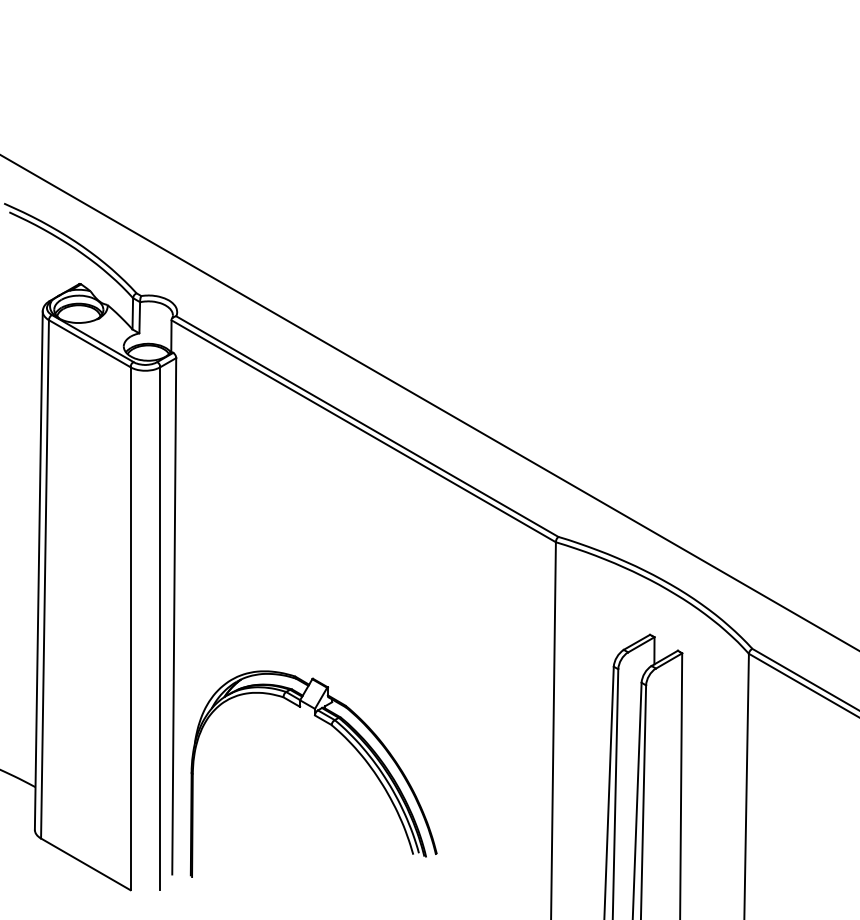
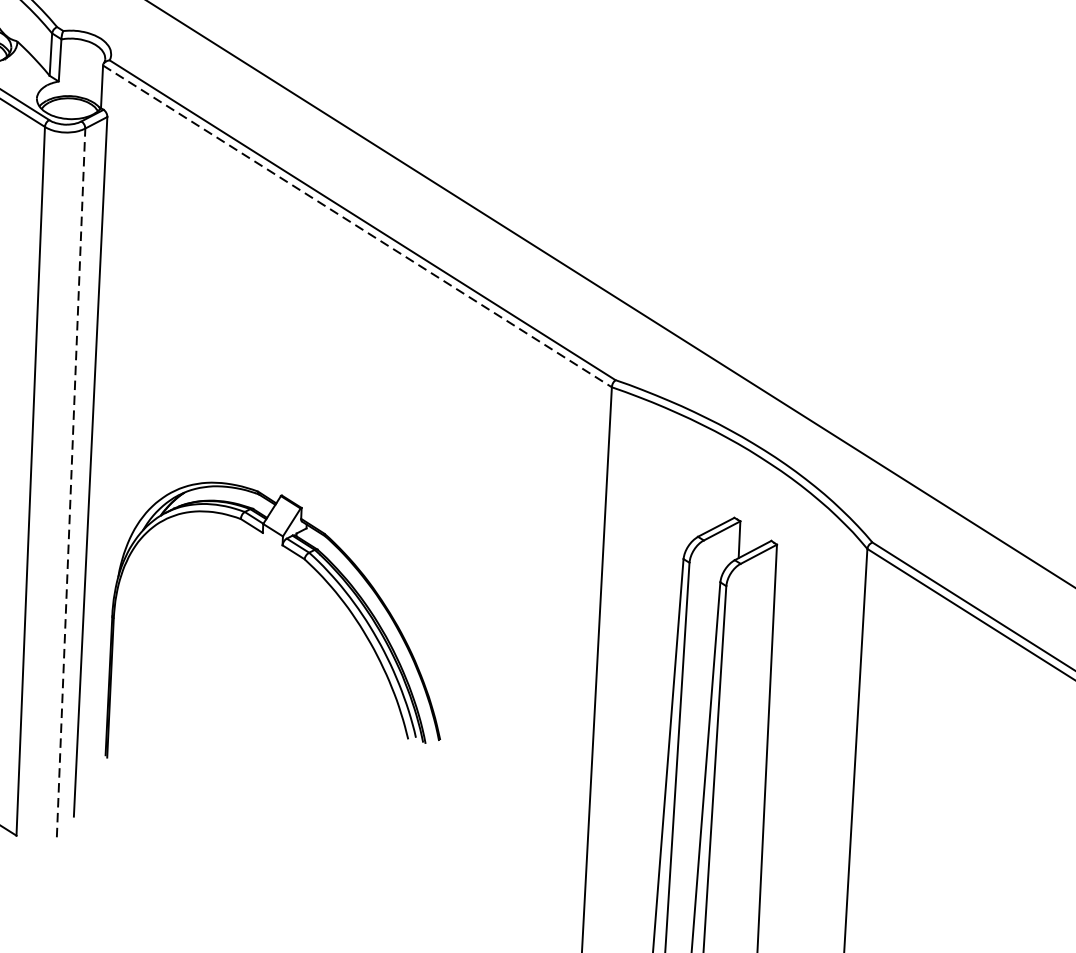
line: (363, 431) -> (357, 226), solid -> dashed
line: (160, 628) -> (71, 482), solid -> dashed
part: (346, 740) -> (323, 580), moved

